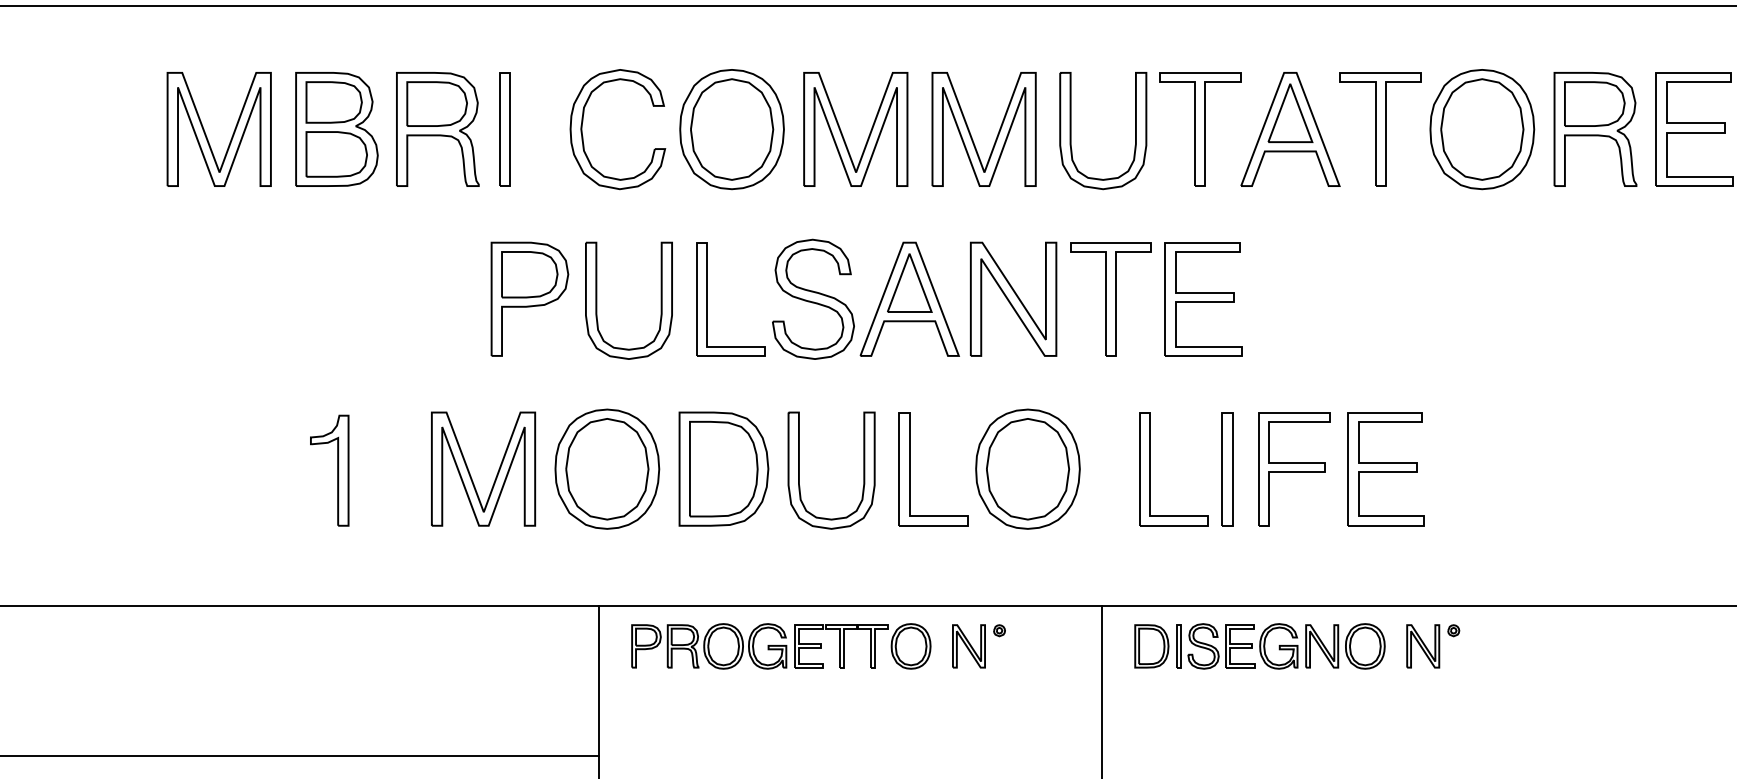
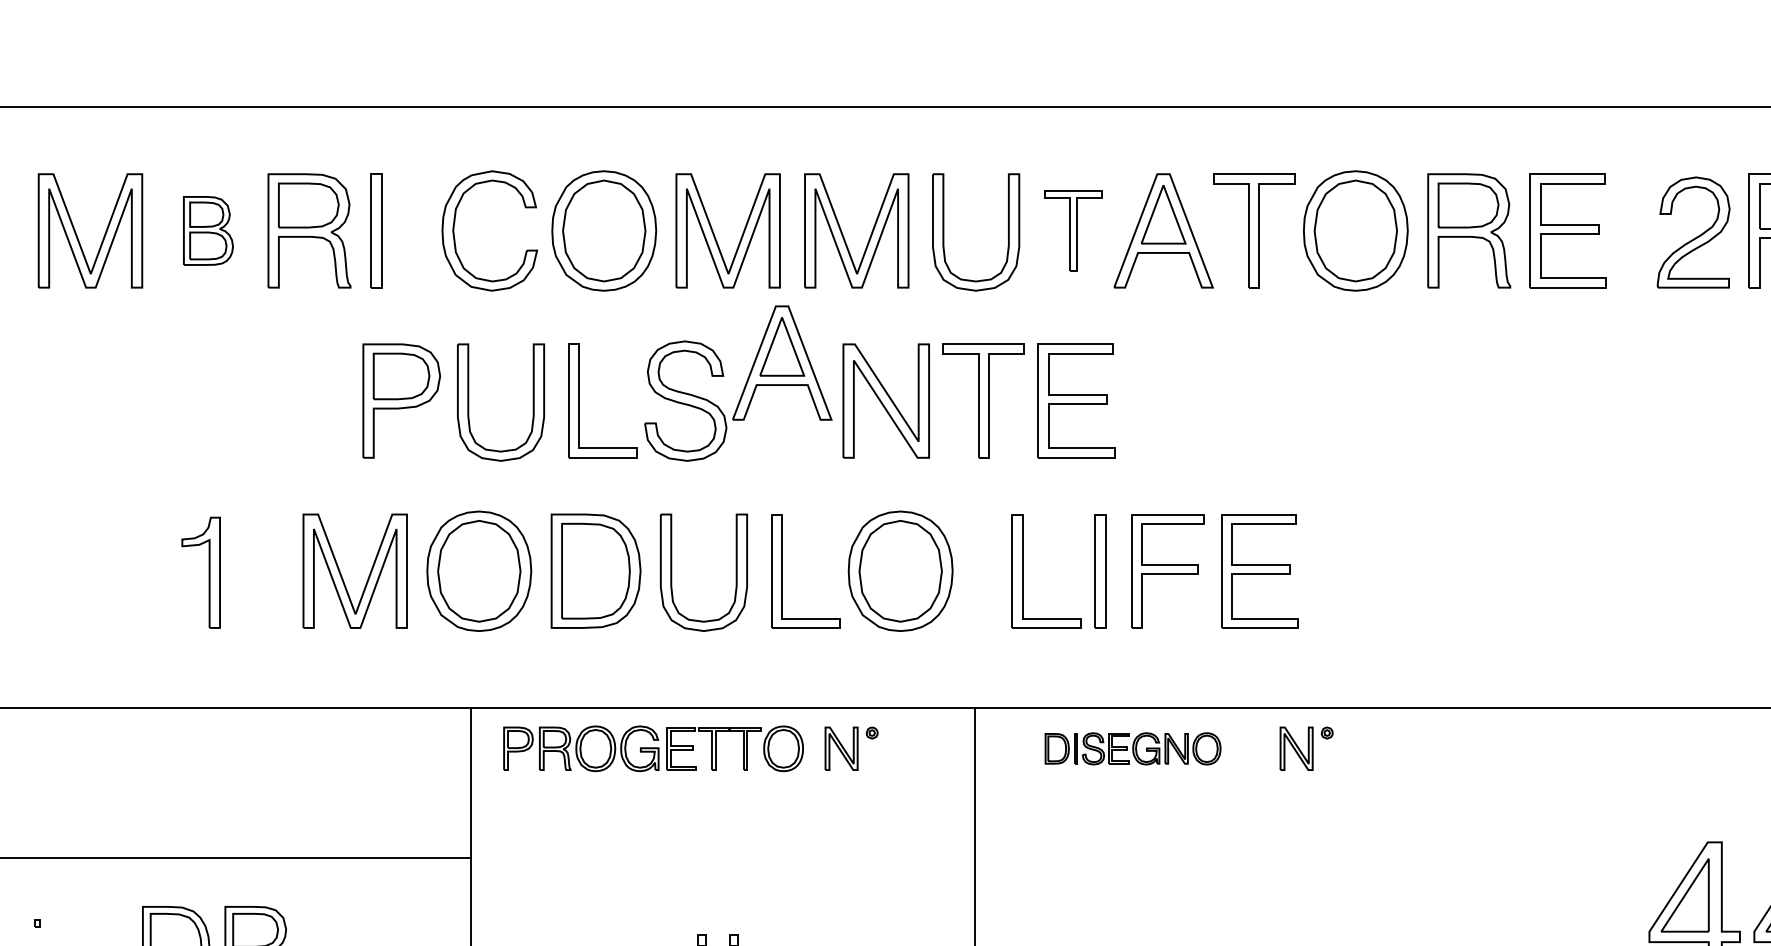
part: (337, 129) -> (208, 230), size x0.6
part: (1200, 129) -> (1073, 230), size x0.7
part: (910, 298) -> (782, 362), moved
part: (1259, 646) -> (1132, 748), size x0.7

